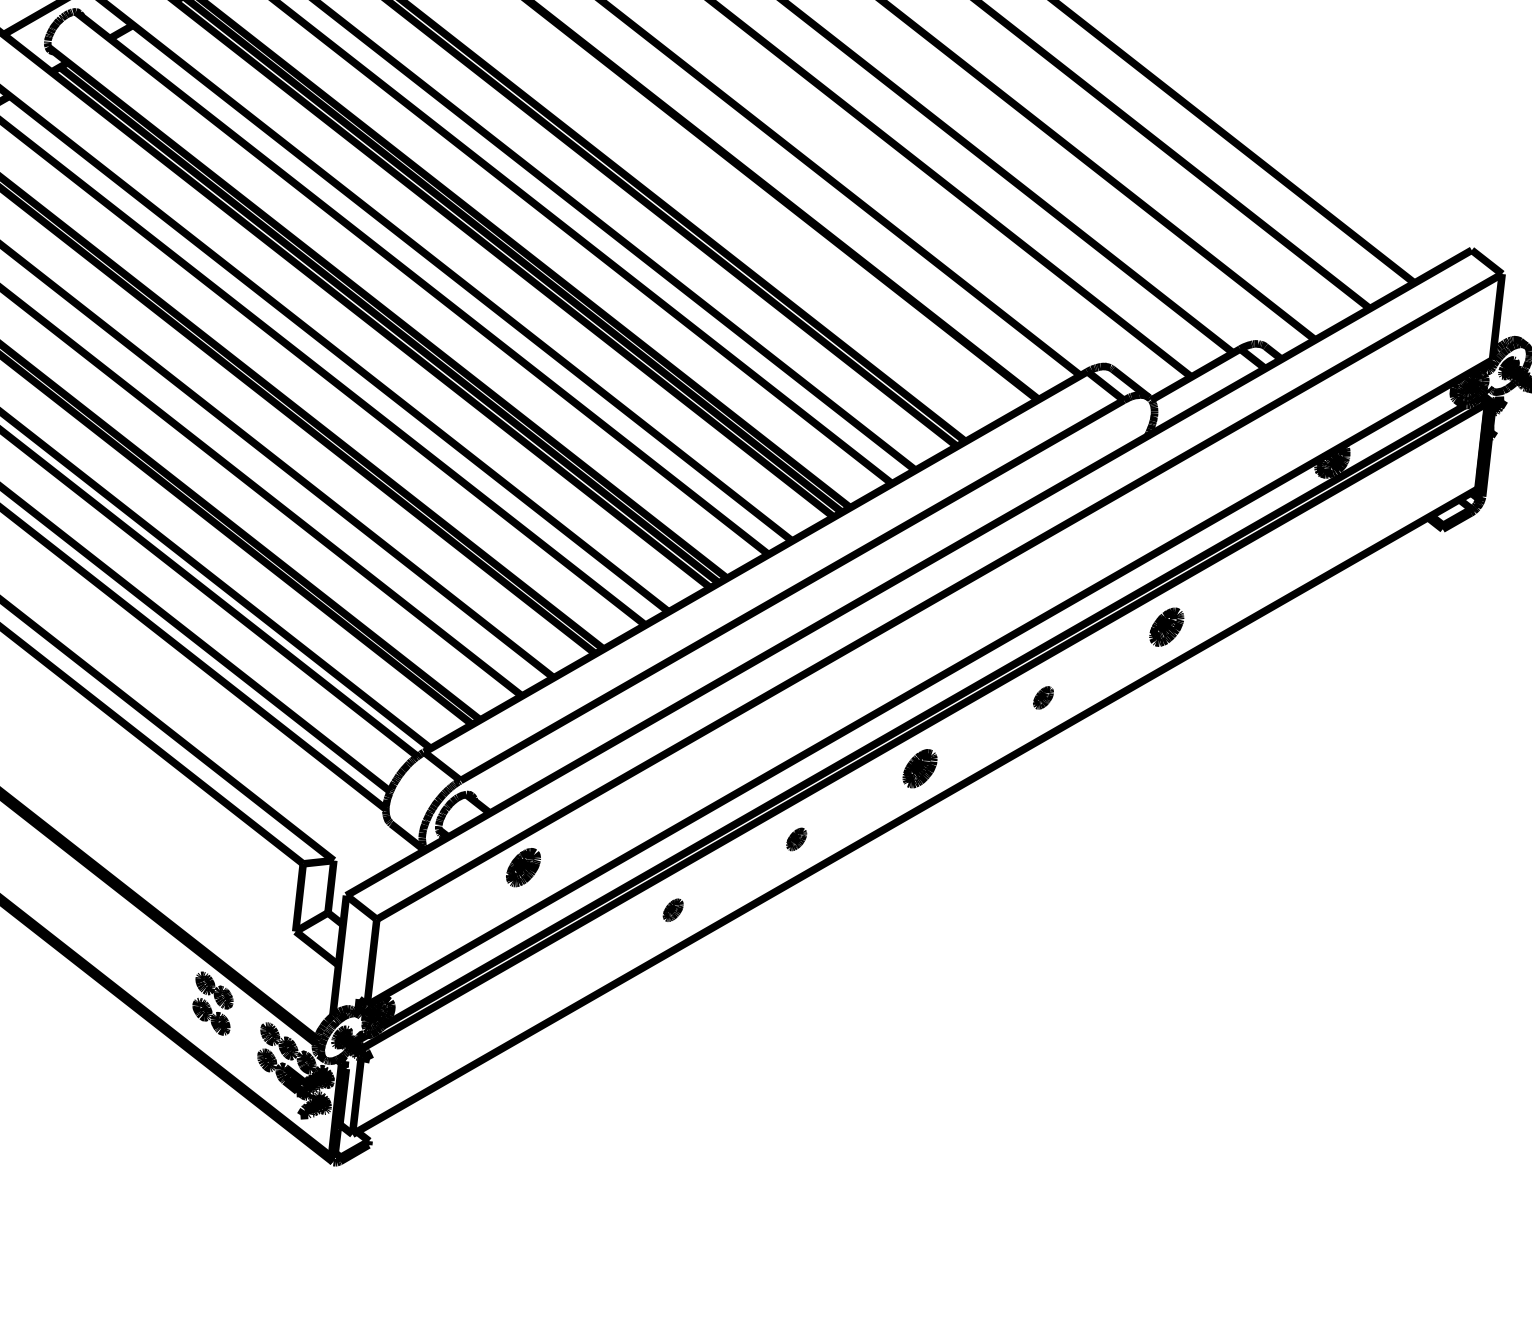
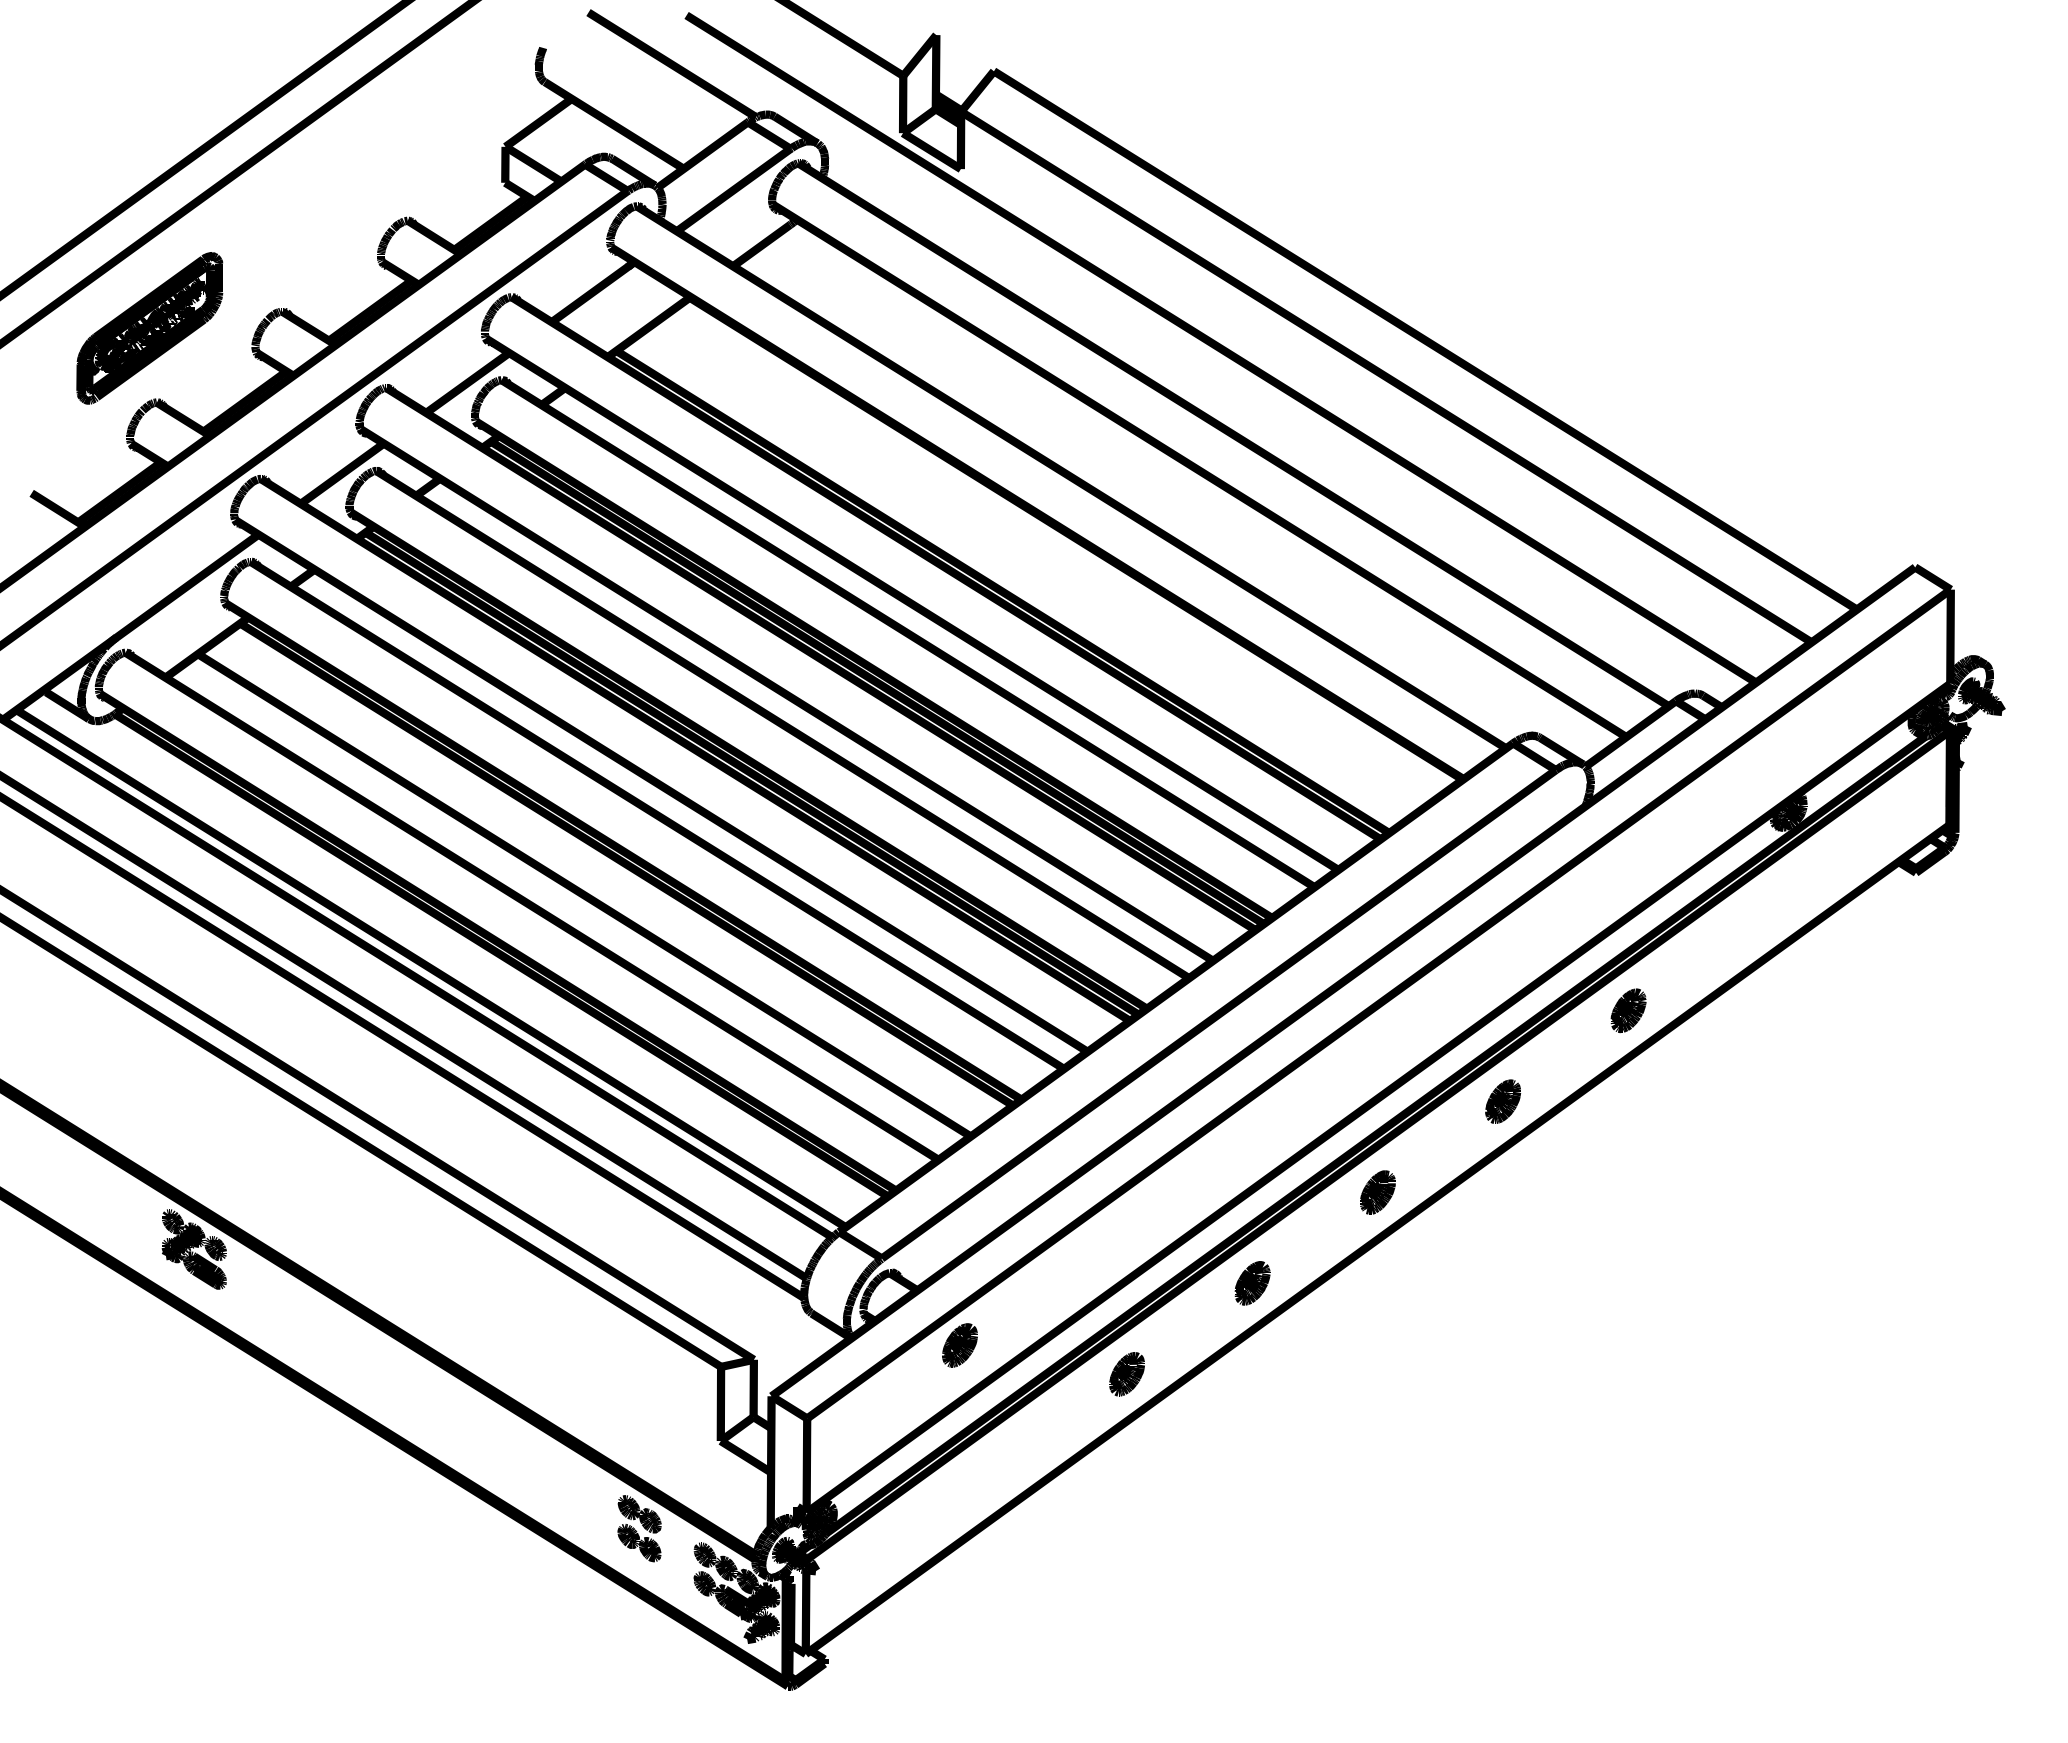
part: (1043, 697) -> (1503, 1101), size x1.67
part: (796, 839) -> (1252, 1283), size x1.67
part: (672, 910) -> (1126, 1374), size x1.67

